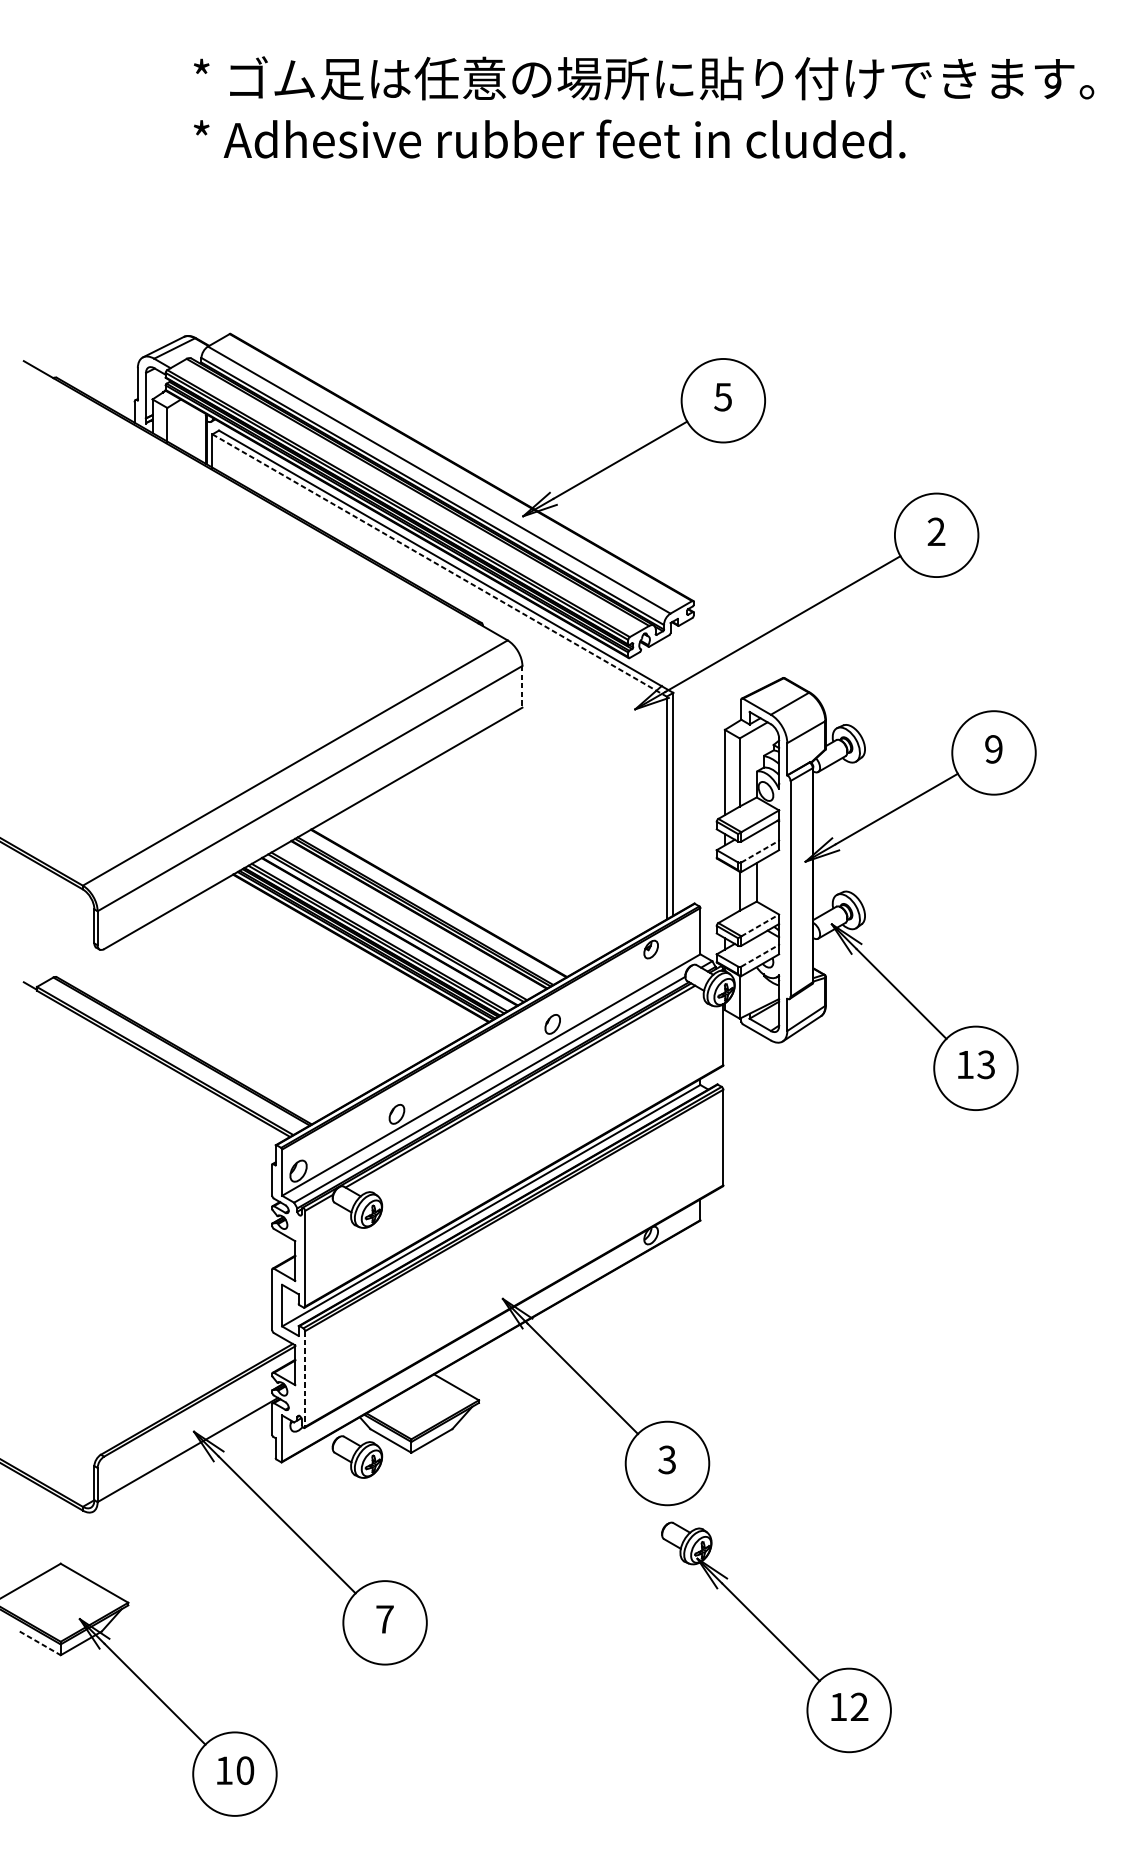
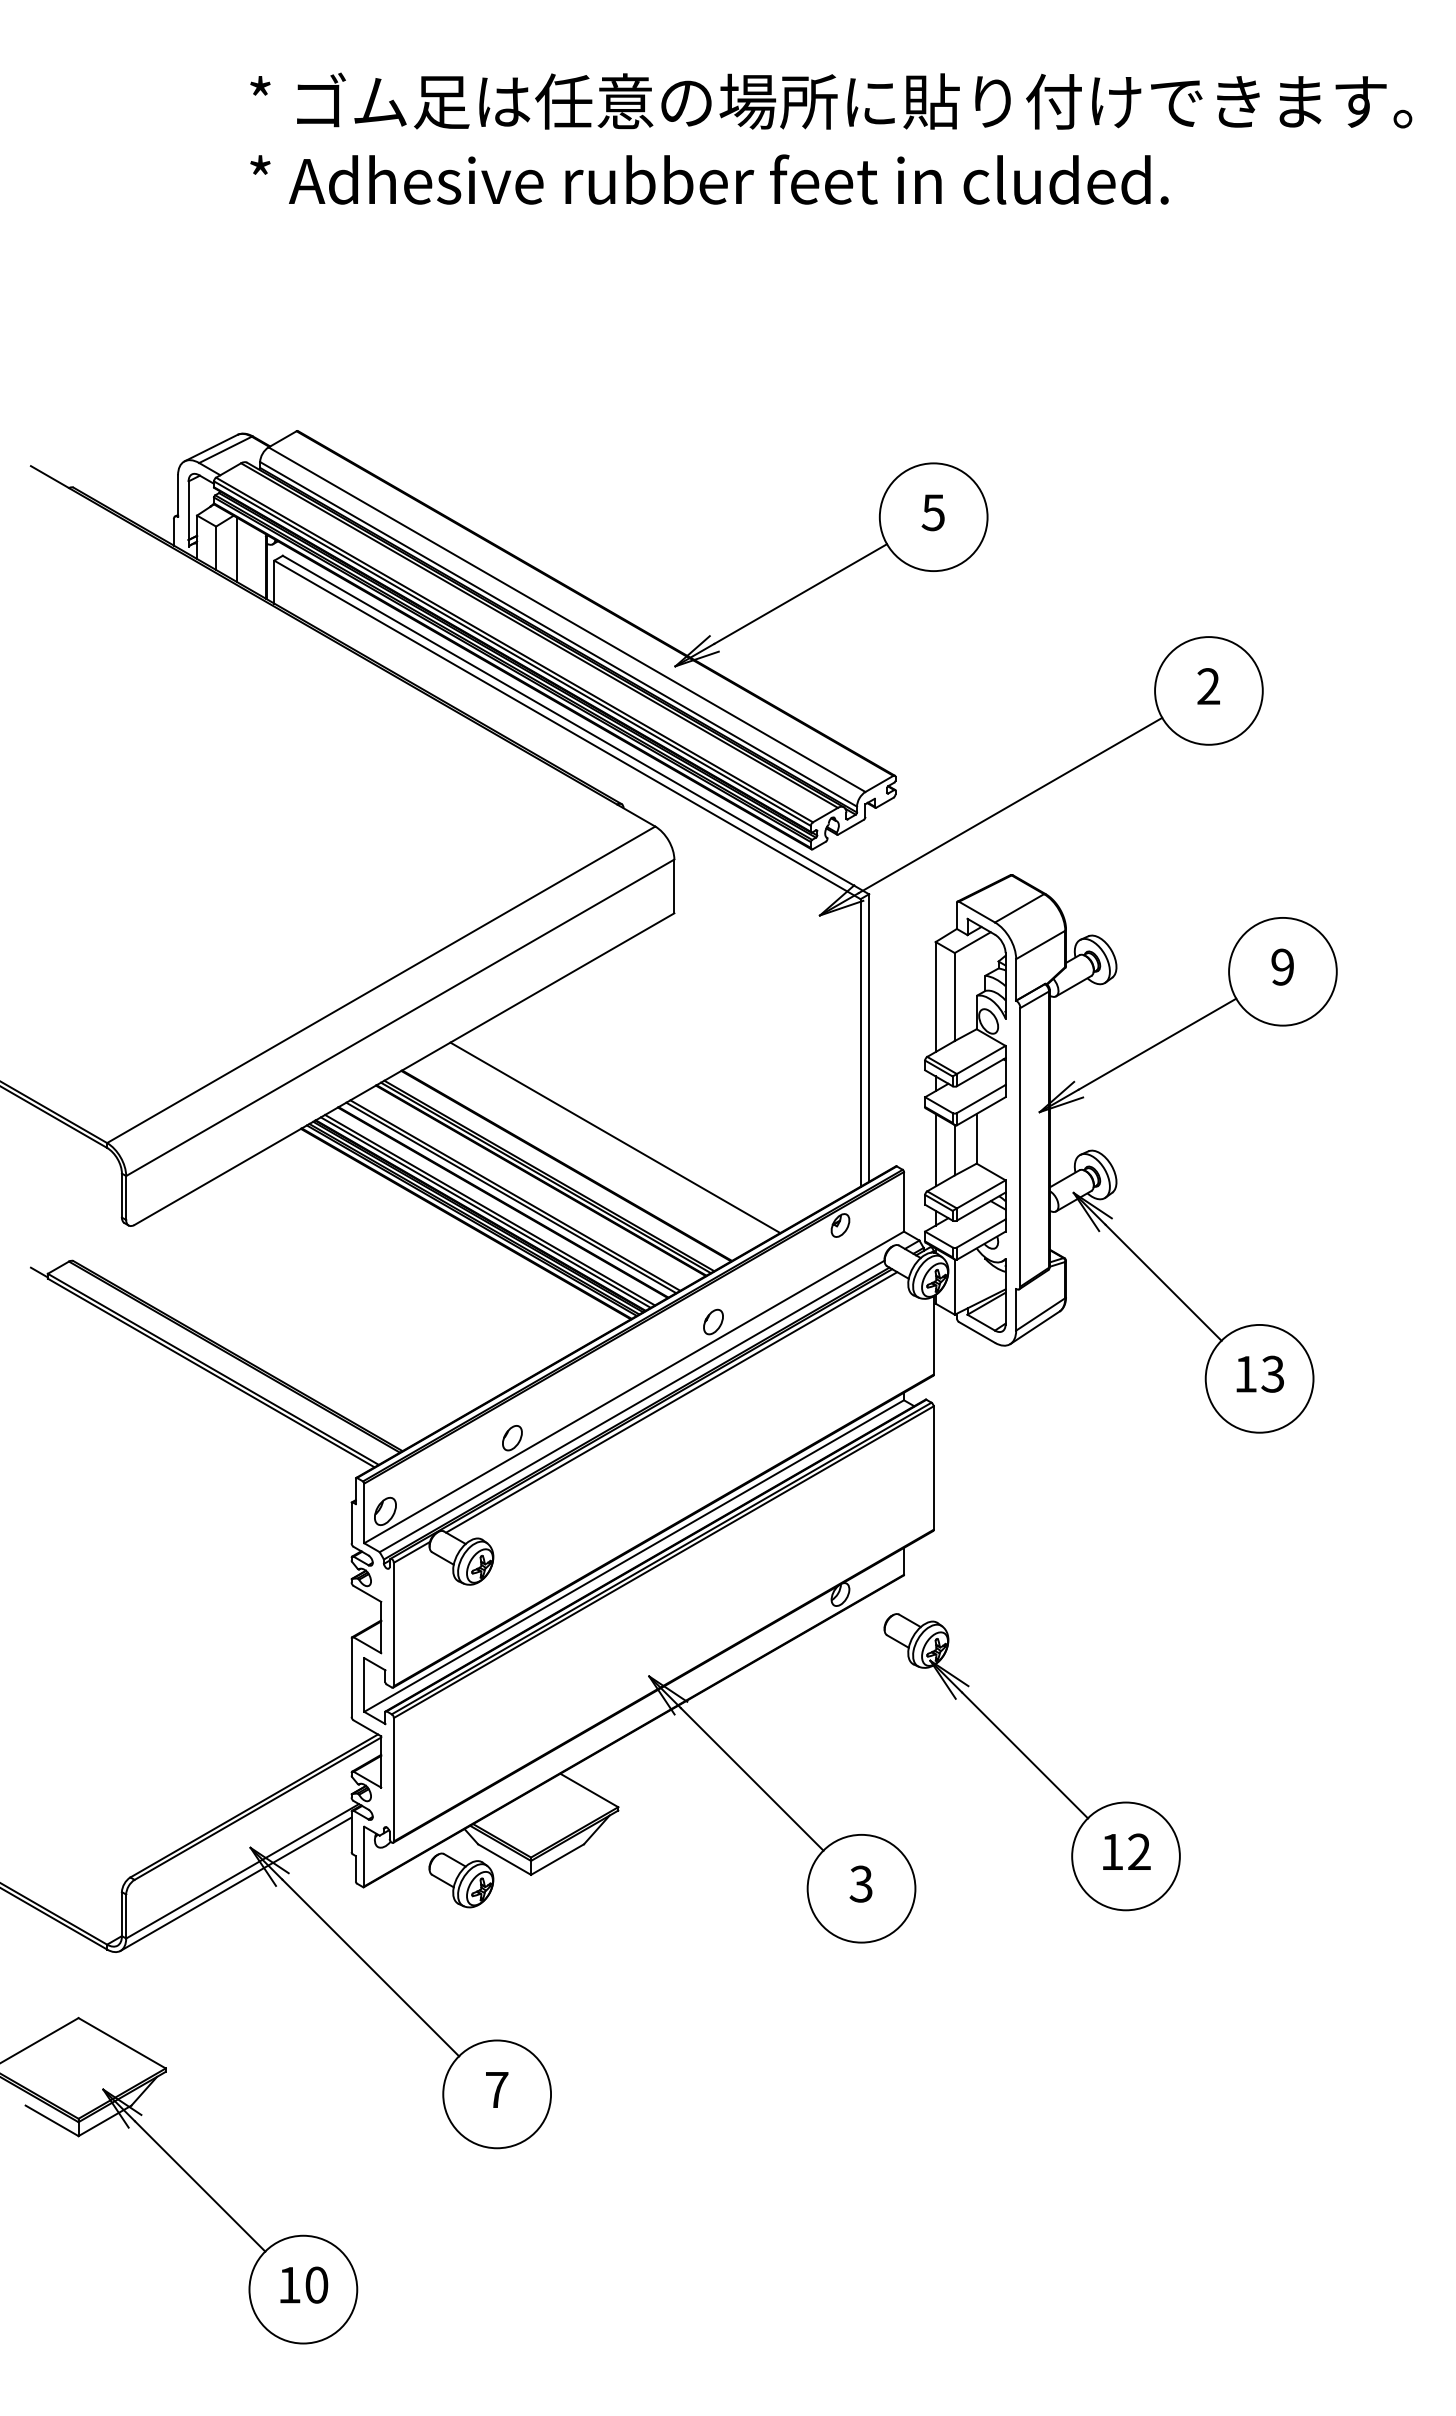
line: (183, 425) -> (237, 549), added
line: (439, 565) -> (567, 730), dashed -> solid
line: (522, 686) -> (674, 886), dashed -> solid
line: (760, 851) -> (981, 1098), dashed -> solid
line: (476, 881) -> (615, 1137), added
line: (724, 891) -> (935, 1150), added
line: (760, 925) -> (981, 1194), dashed -> solid
line: (760, 955) -> (981, 1233), dashed -> solid
line: (304, 1378) -> (393, 1779), dashed -> solid
line: (182, 1459) -> (235, 1883), added
part: (775, 1637) -> (1031, 1762), moved
line: (40, 1643) -> (52, 2120), dashed -> solid

